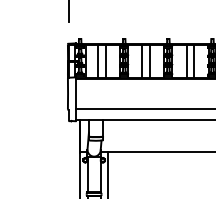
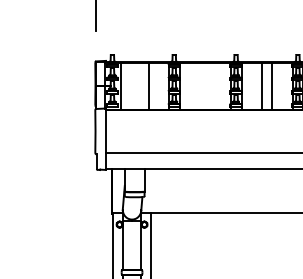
line: (98, 61) -> (137, 86), removed
line: (142, 61) -> (199, 86), removed
line: (150, 61) -> (210, 86), removed

